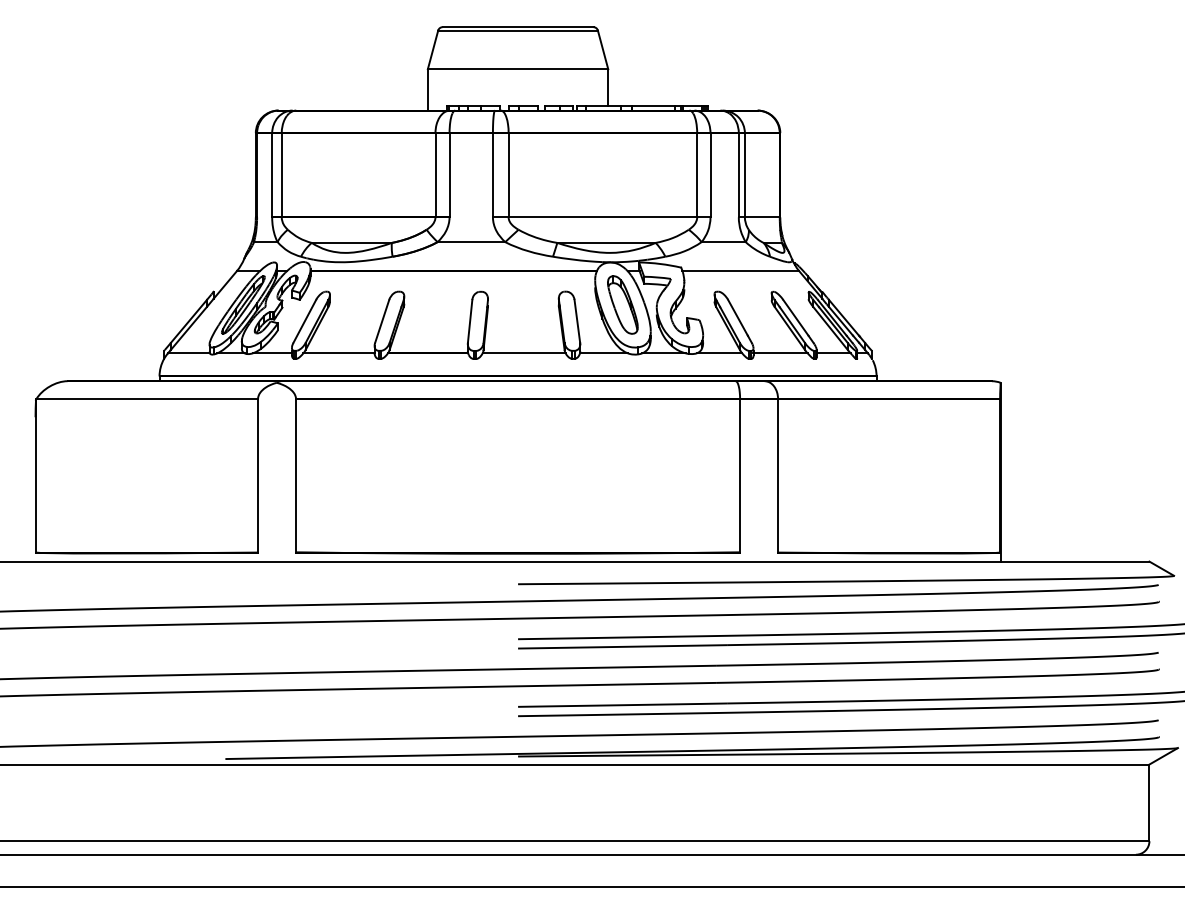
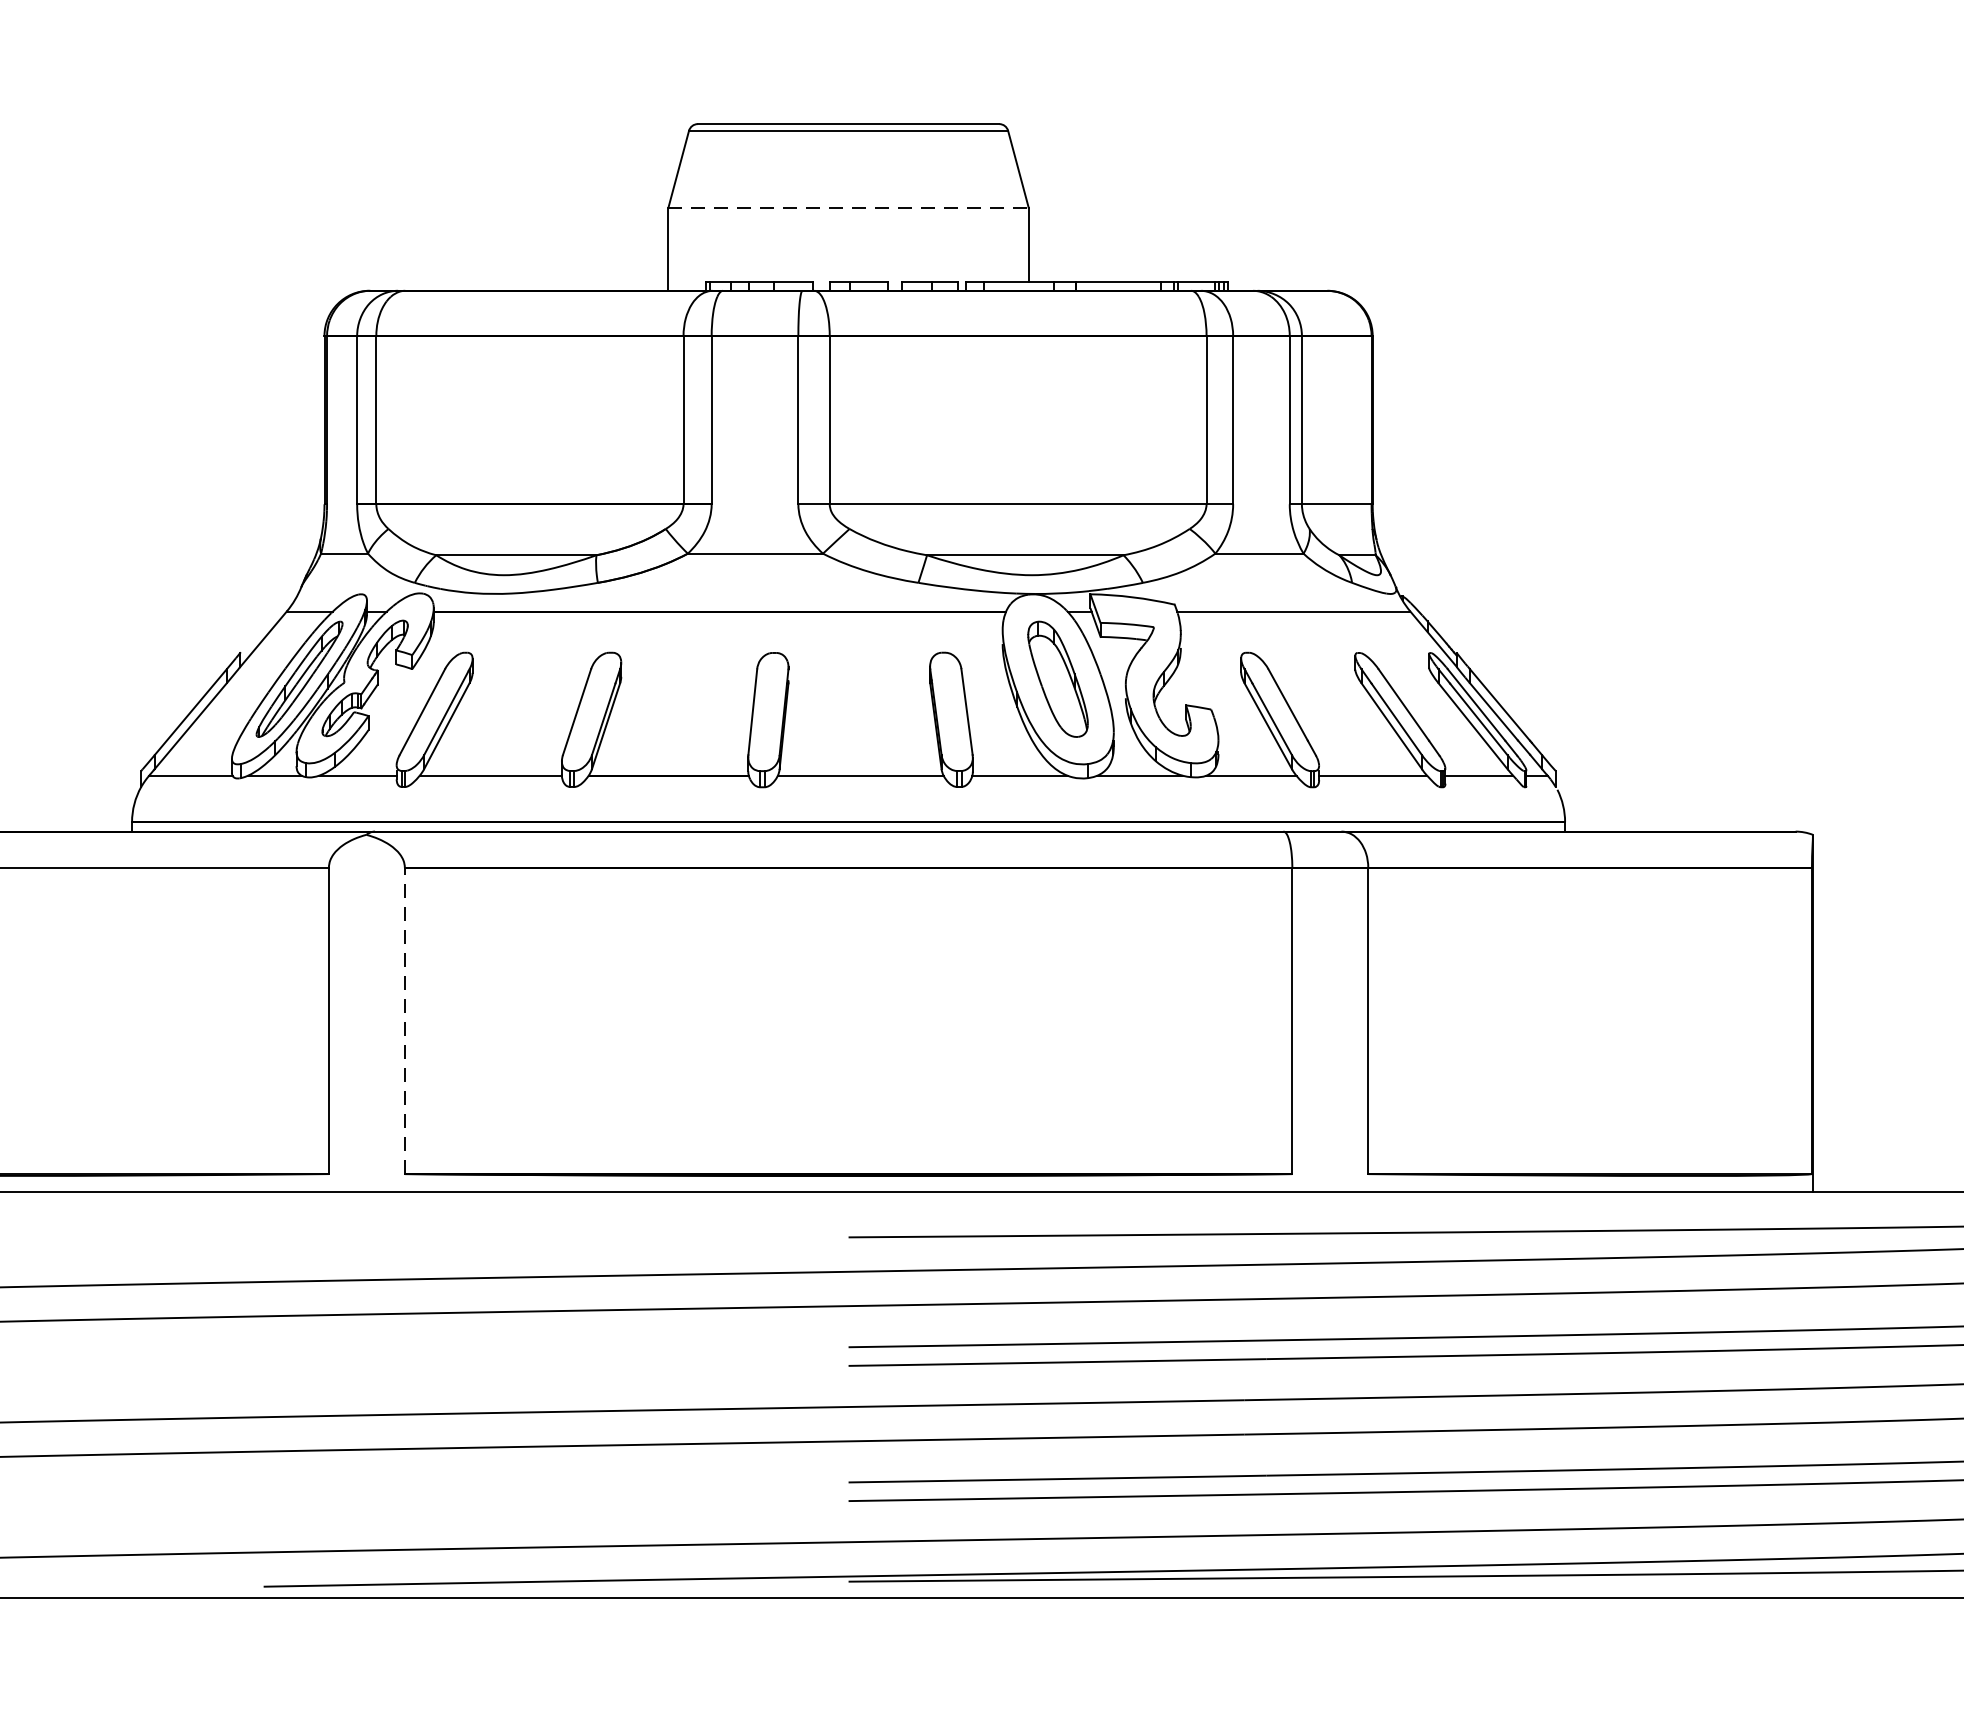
line: (518, 69) -> (849, 208), solid -> dashed
line: (296, 475) -> (405, 1020), solid -> dashed

